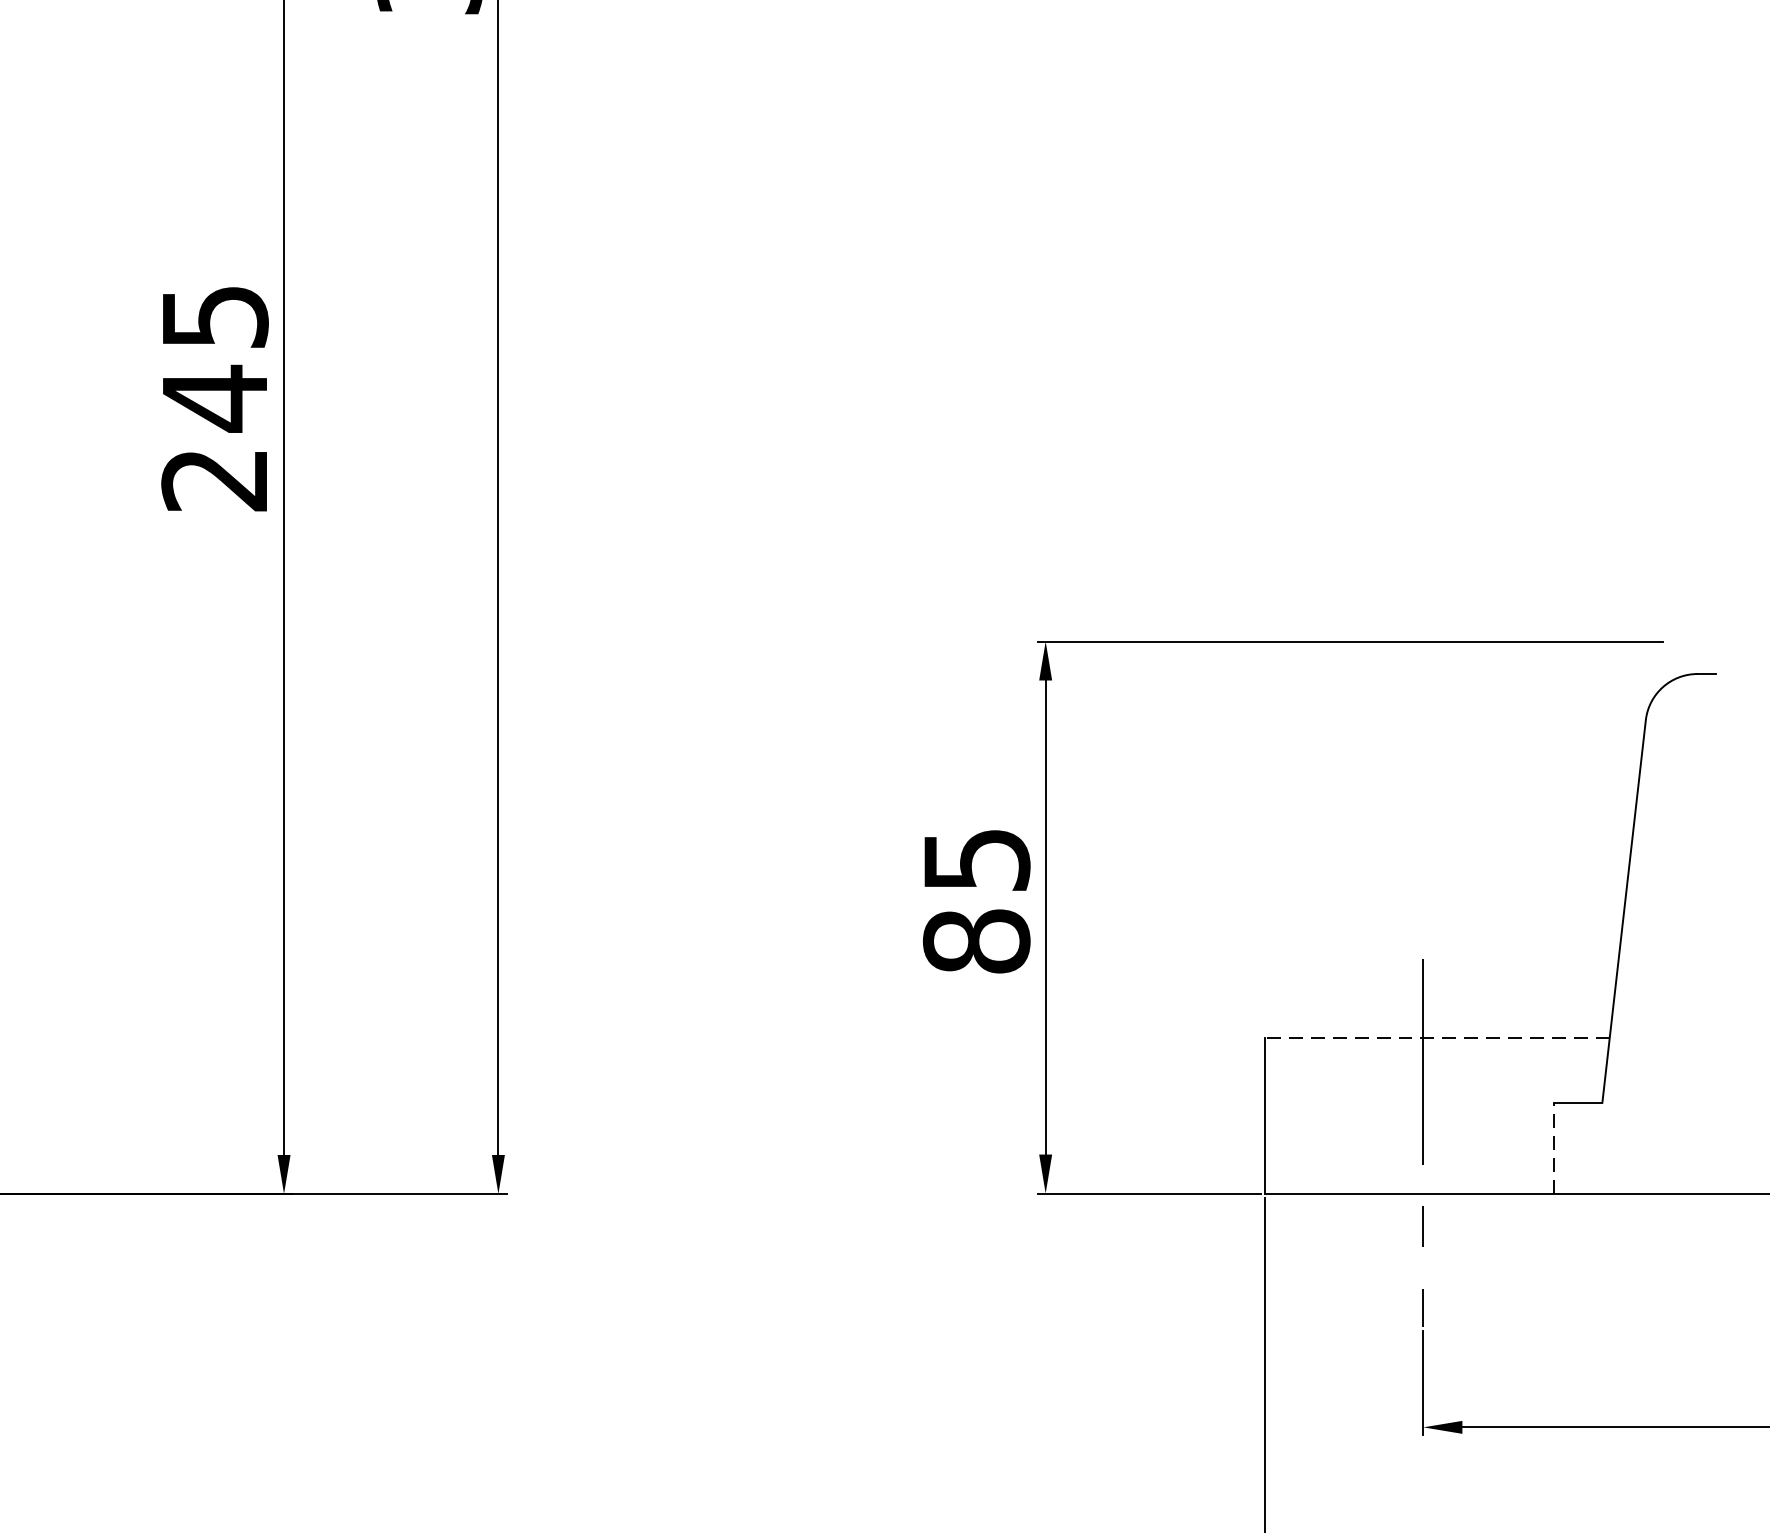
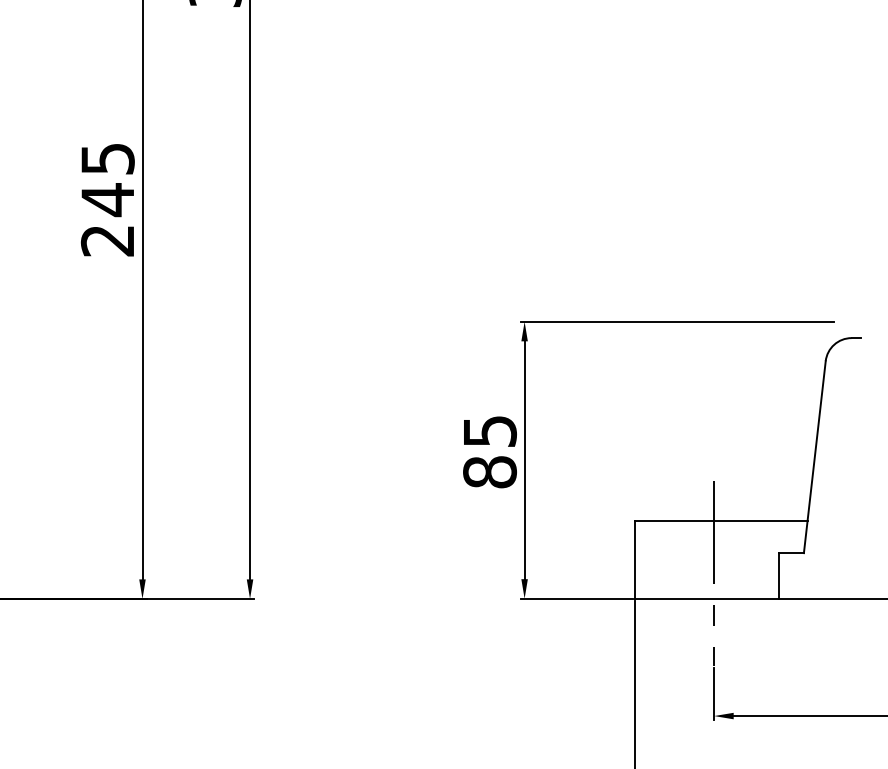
line: (1436, 1037) -> (720, 520), dashed -> solid
line: (1553, 1147) -> (779, 575), dashed -> solid

